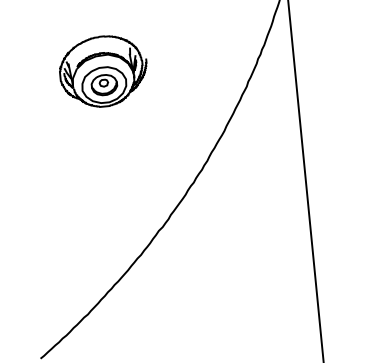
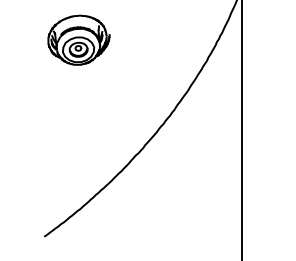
part: (102, 70) -> (78, 39), moved

